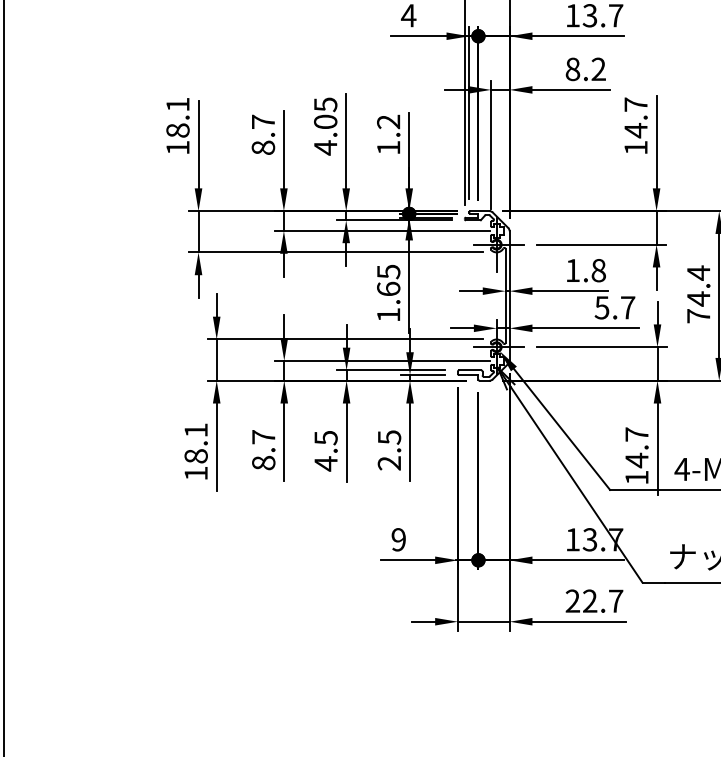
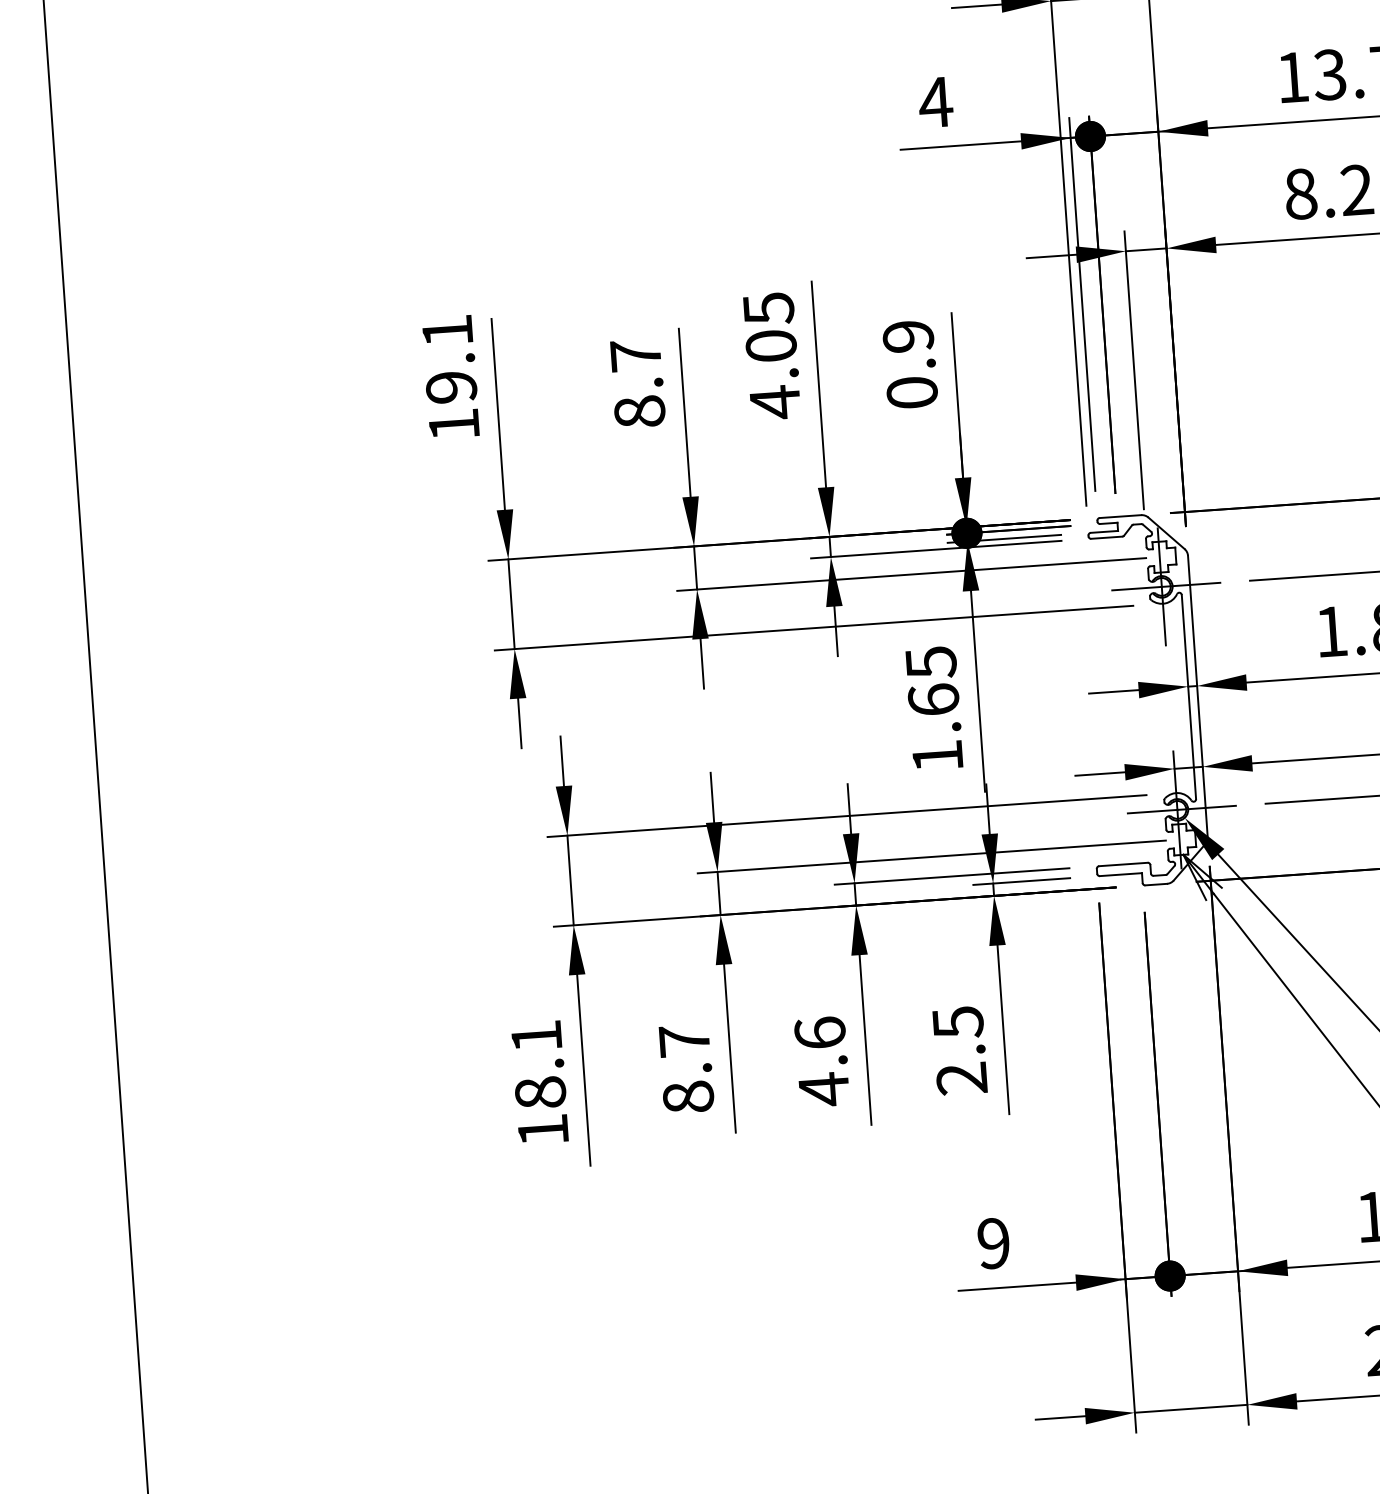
text: (177, 130) -> (450, 387), 18.1 -> 19.1
text: (388, 134) -> (909, 363), 1.2 -> 0.9
text: (325, 437) -> (818, 1032), 4.5 -> 4.6

